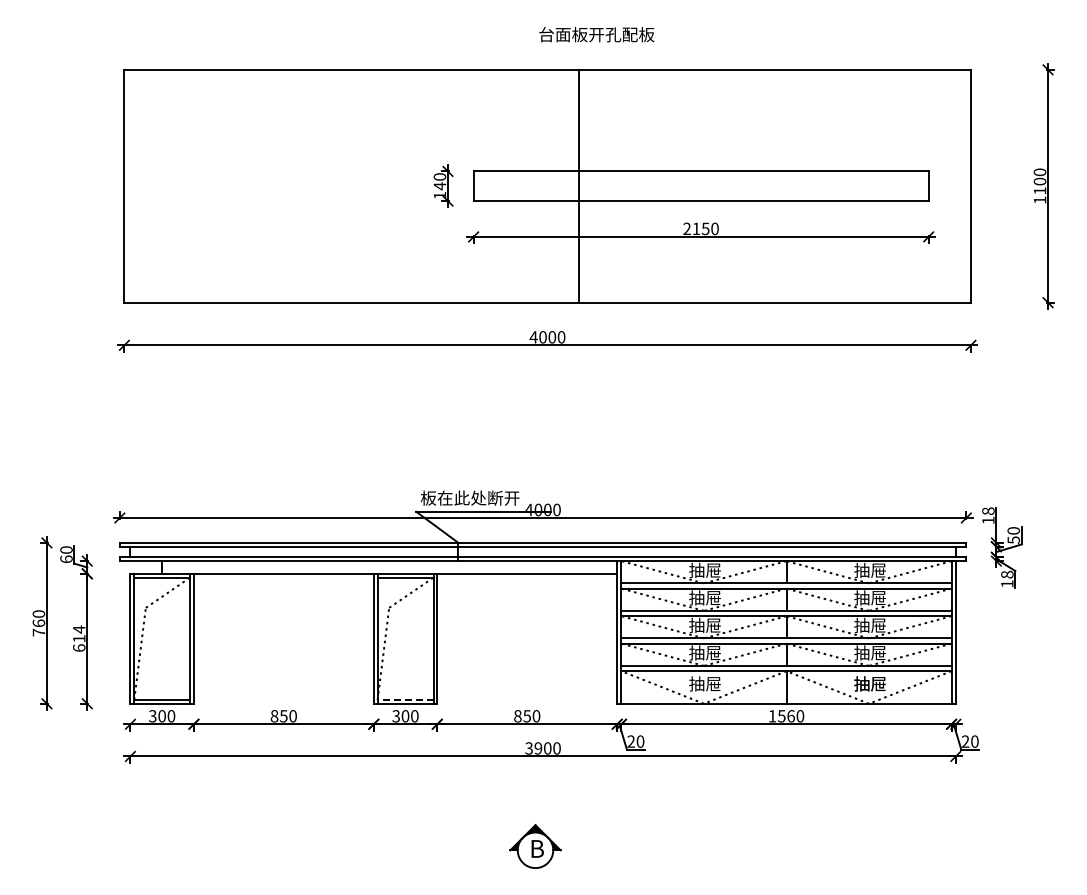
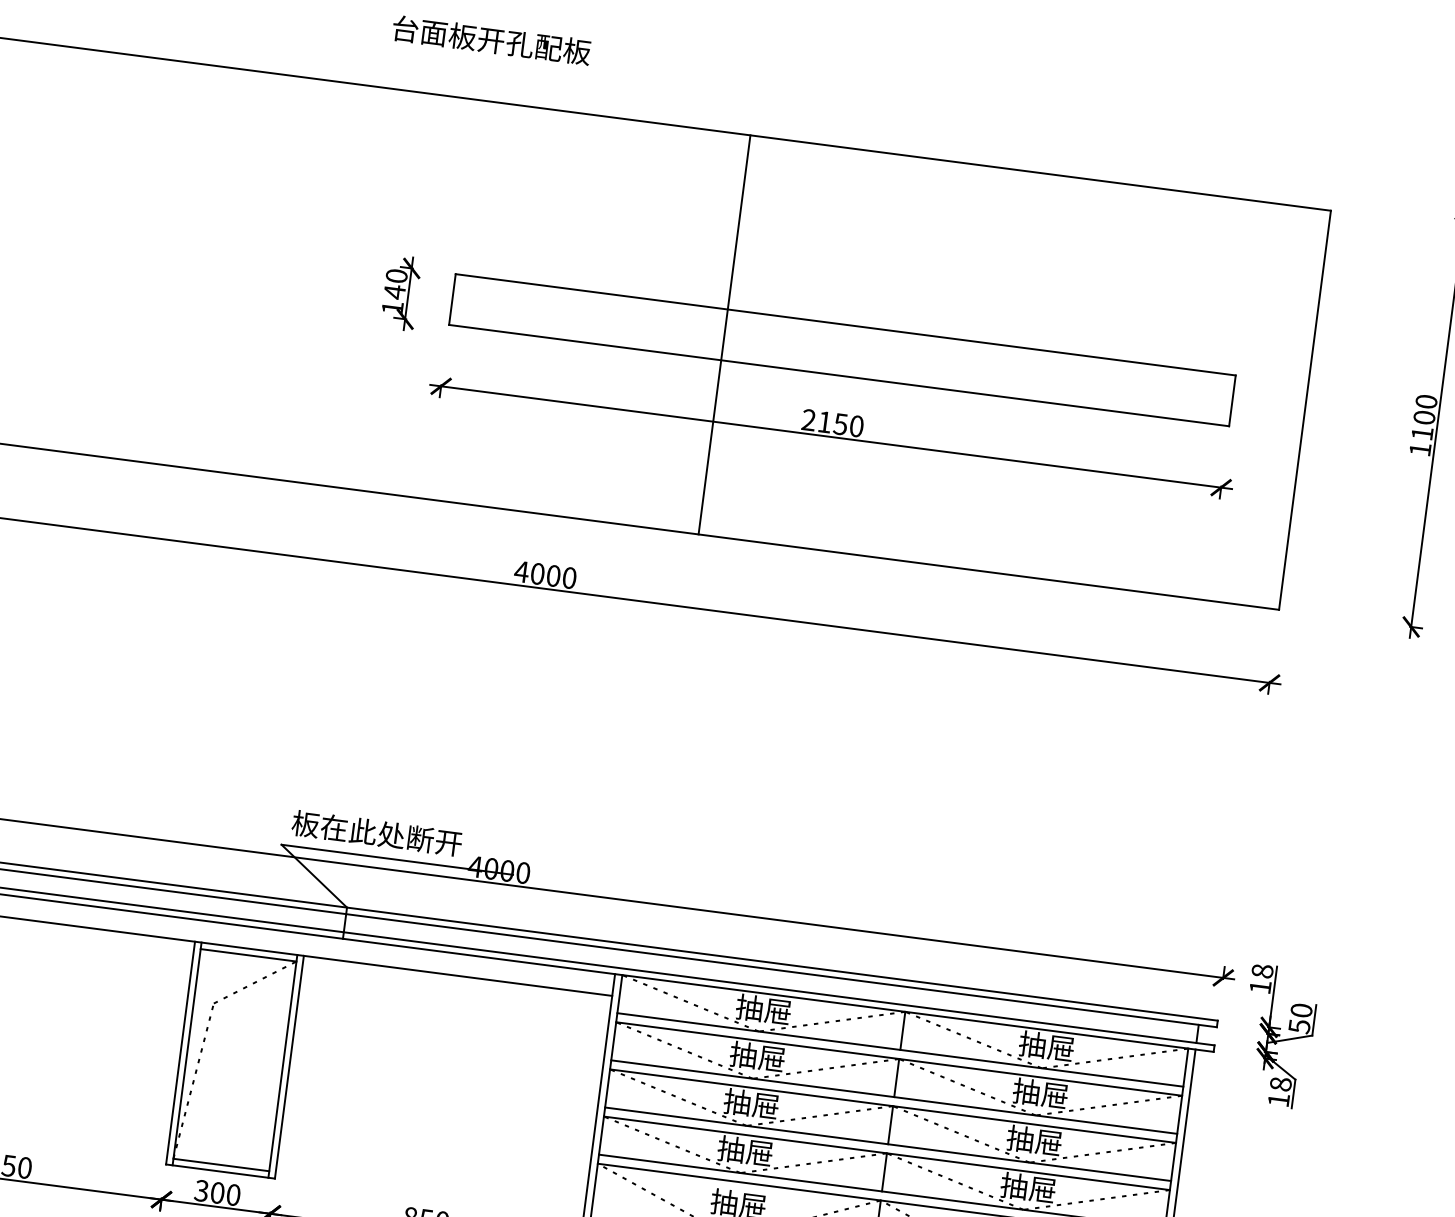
text: (596, 34) -> (491, 40), moved
line: (579, 185) -> (724, 333), moved
line: (405, 699) -> (221, 1164), dashed -> solid

